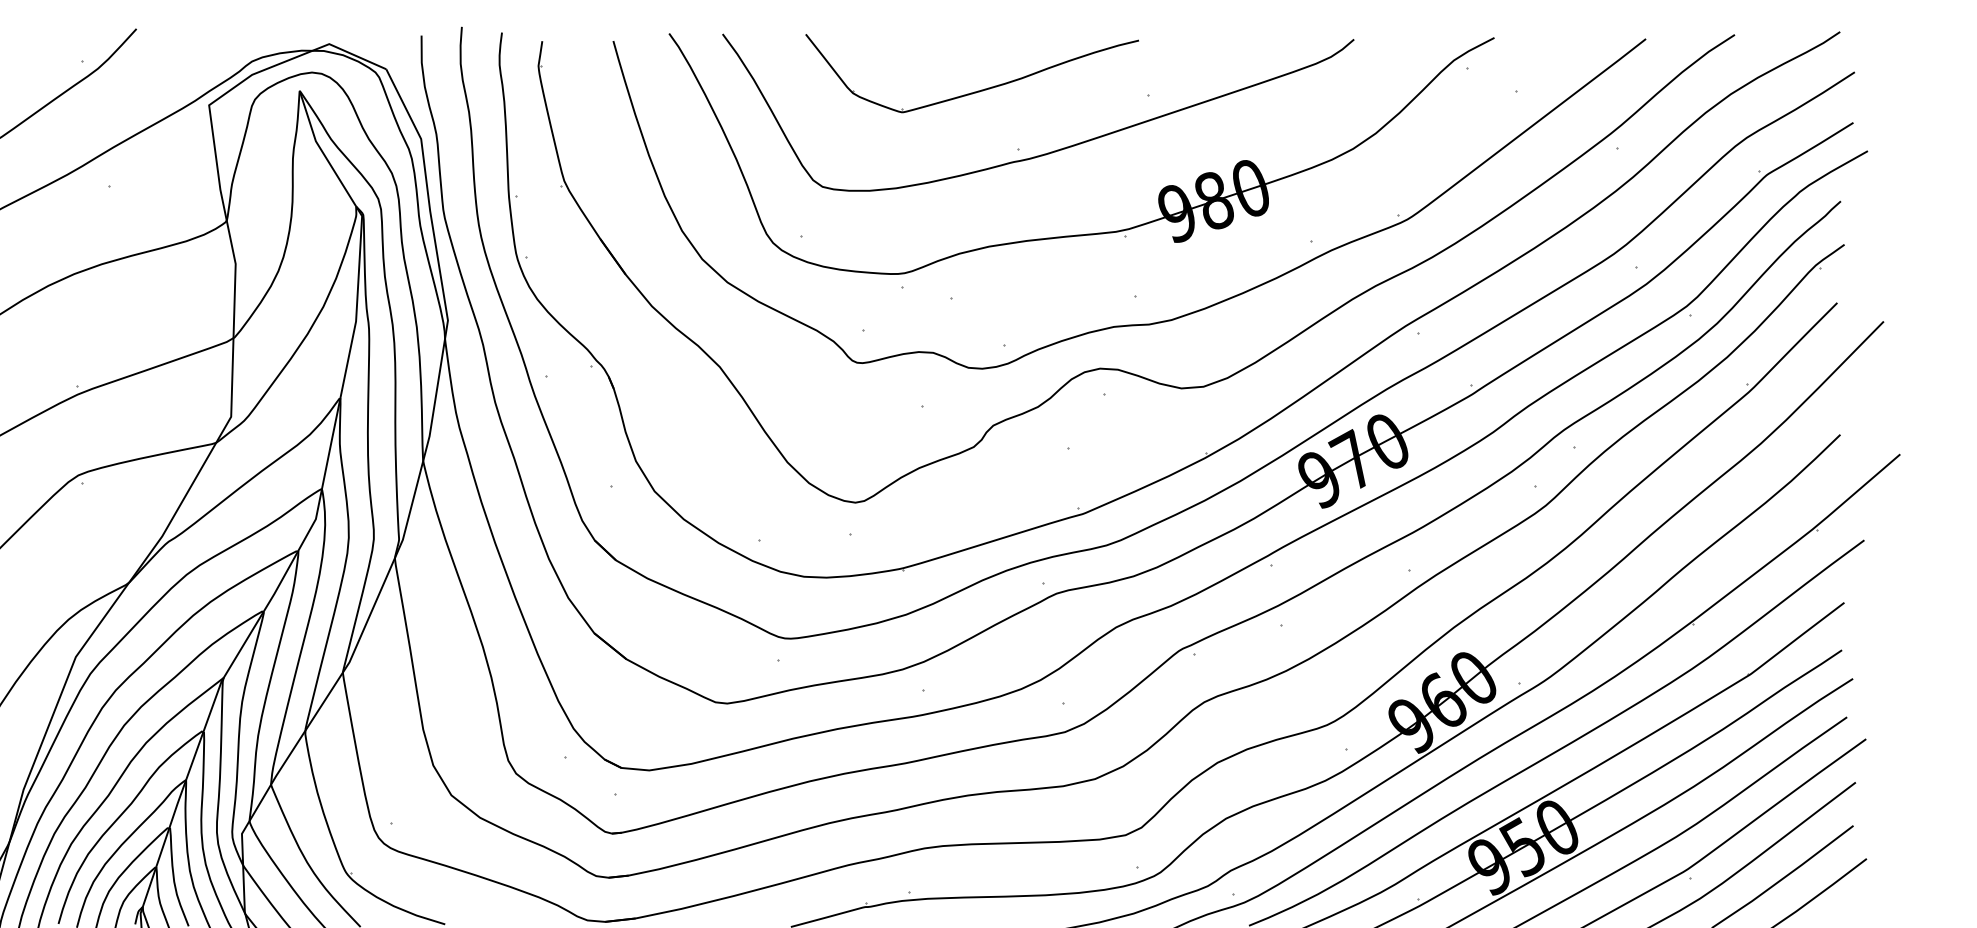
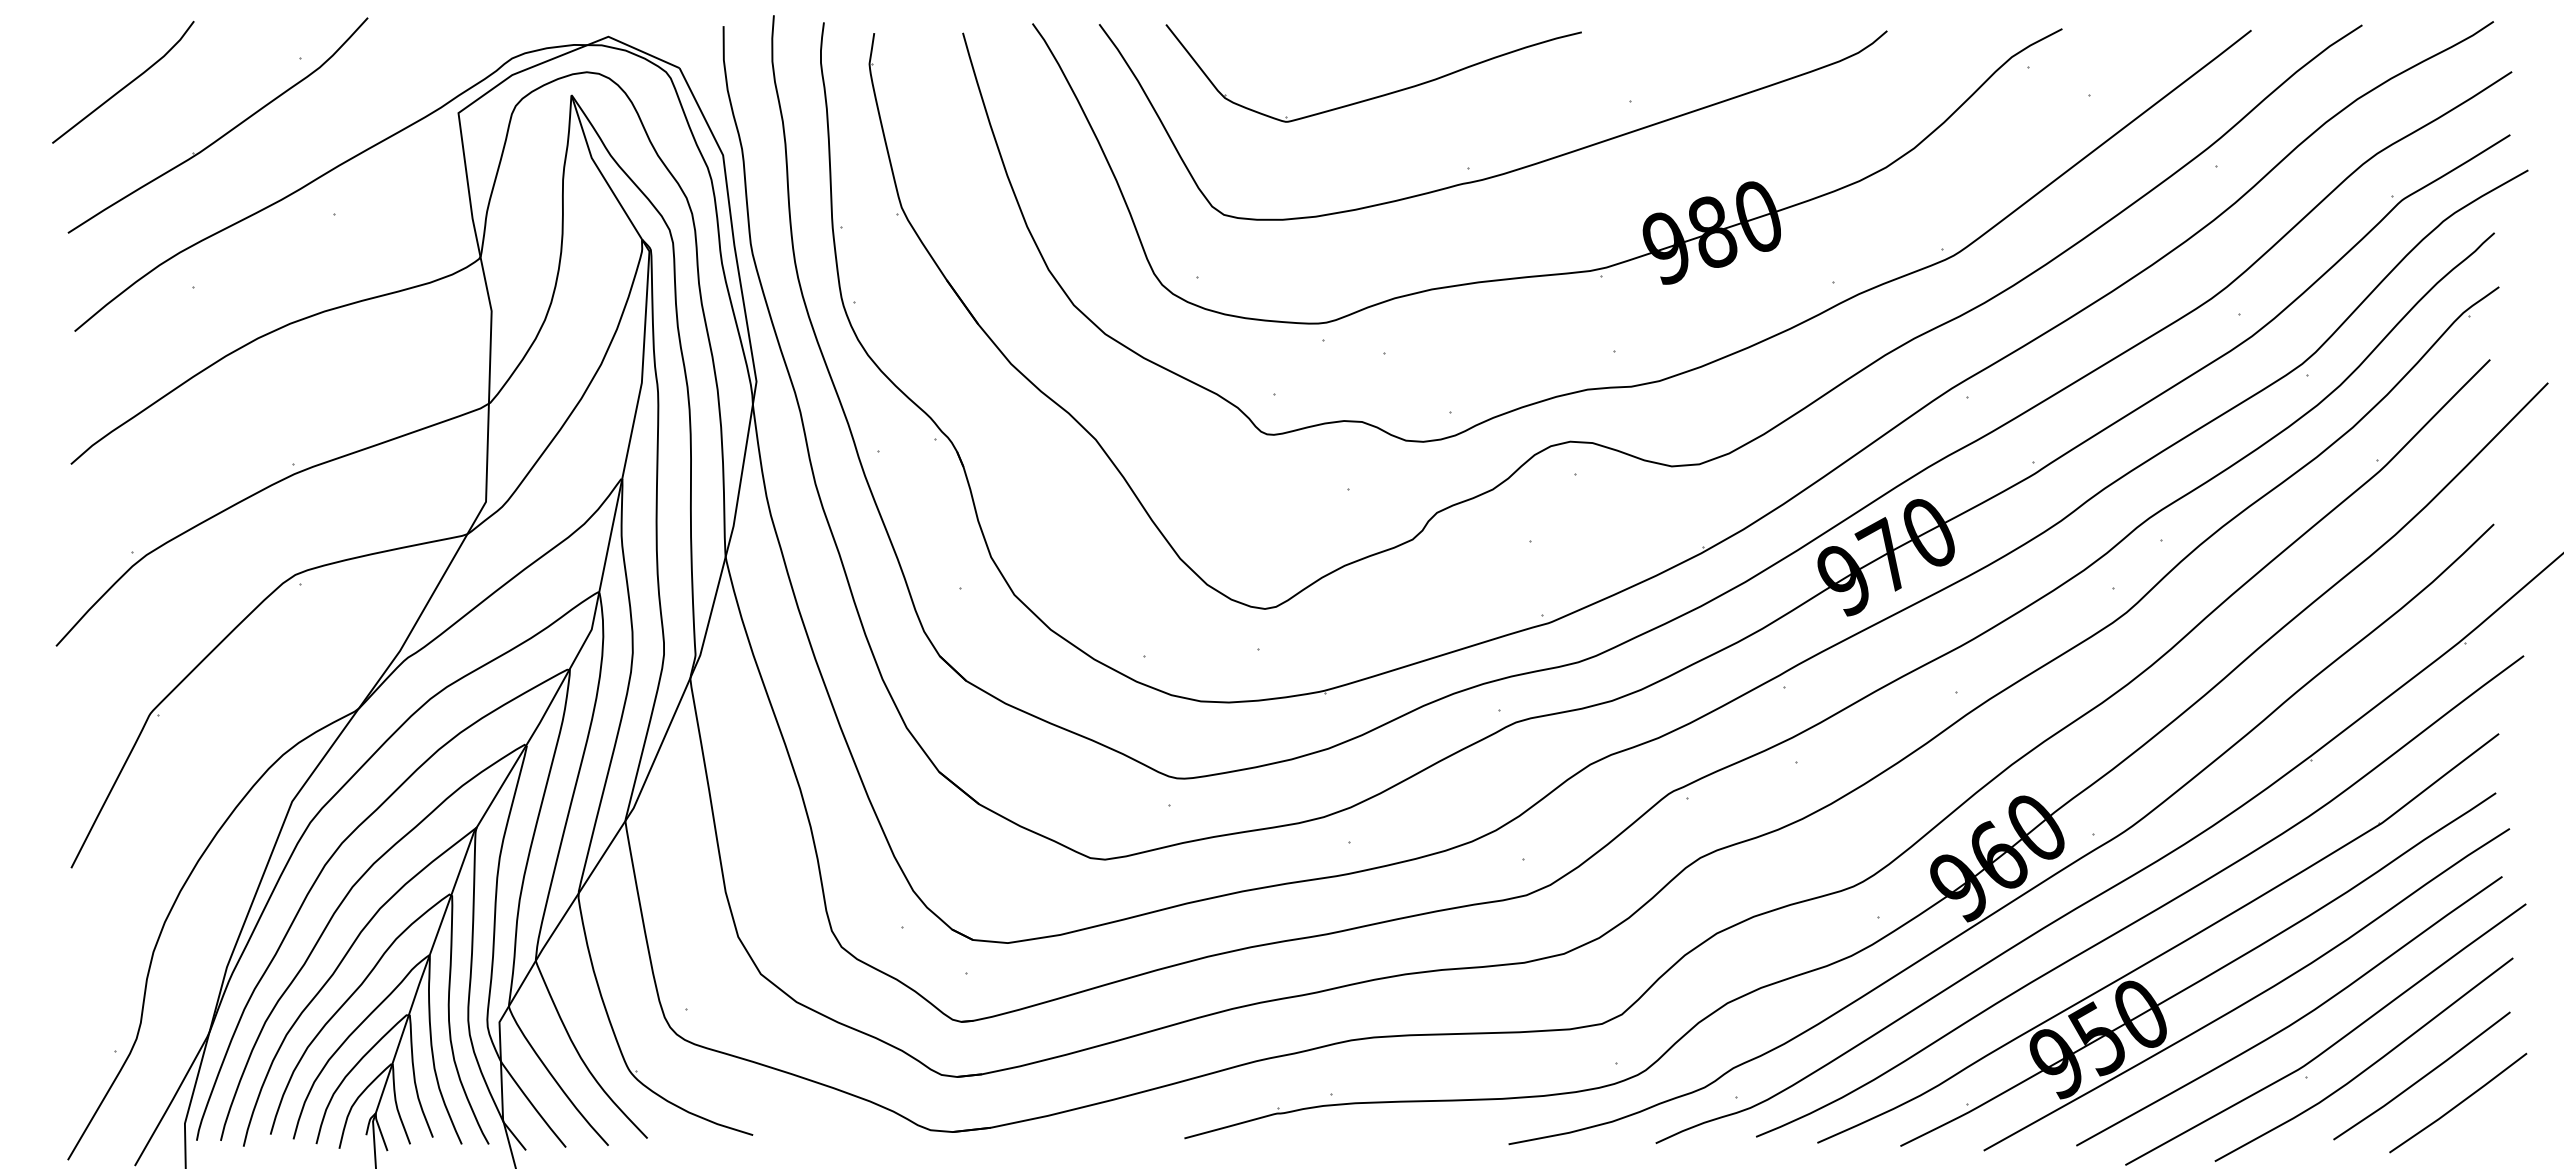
part: (976, 91) -> (1379, 95), moved

